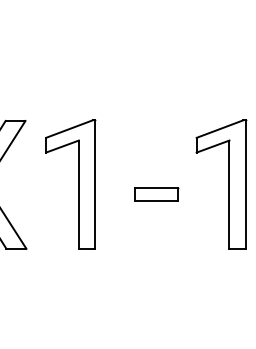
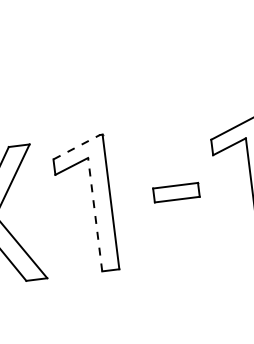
line: (69, 129) -> (76, 147), solid -> dashed
line: (78, 194) -> (94, 214), solid -> dashed
part: (156, 194) -> (176, 192), moved

